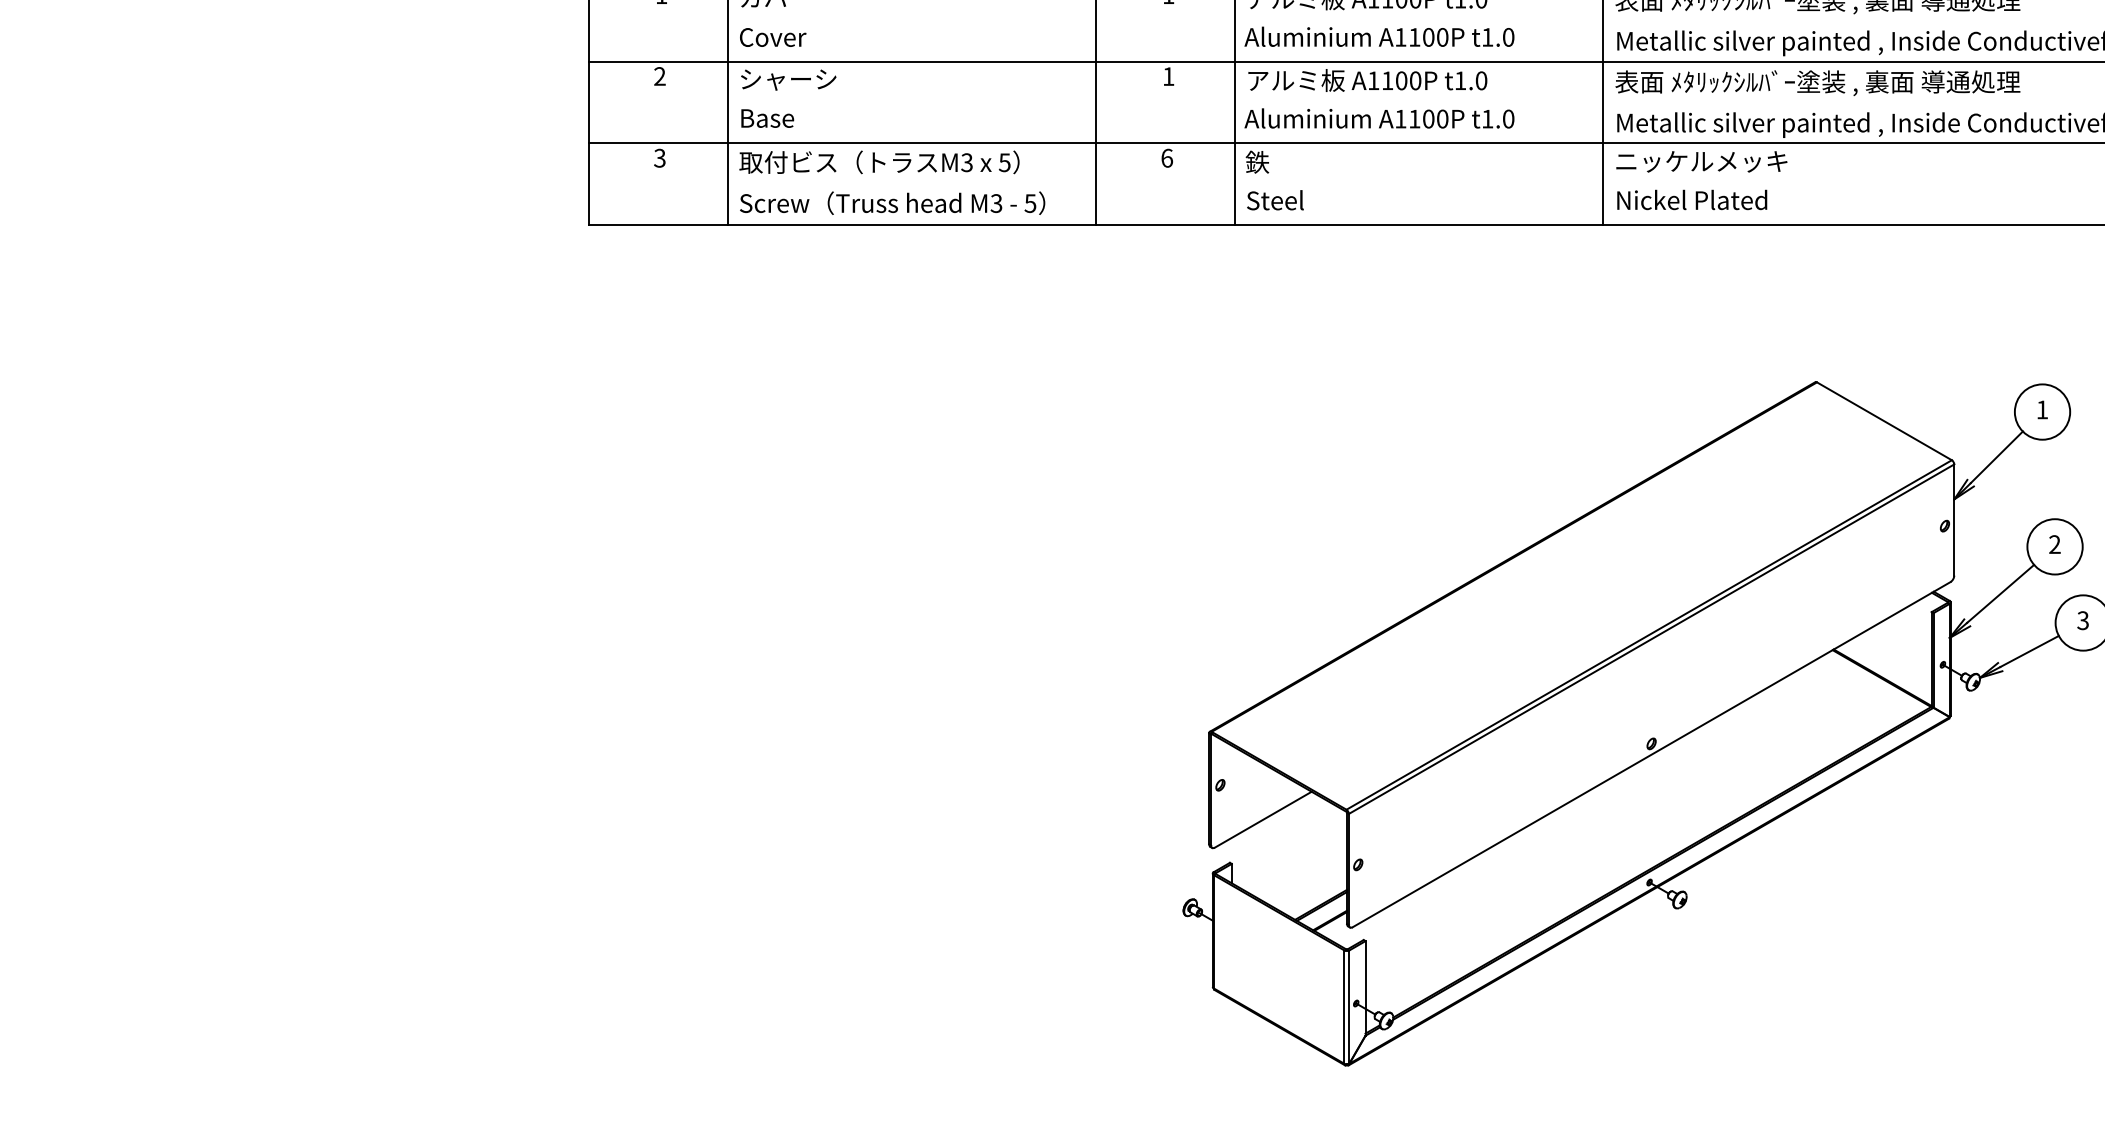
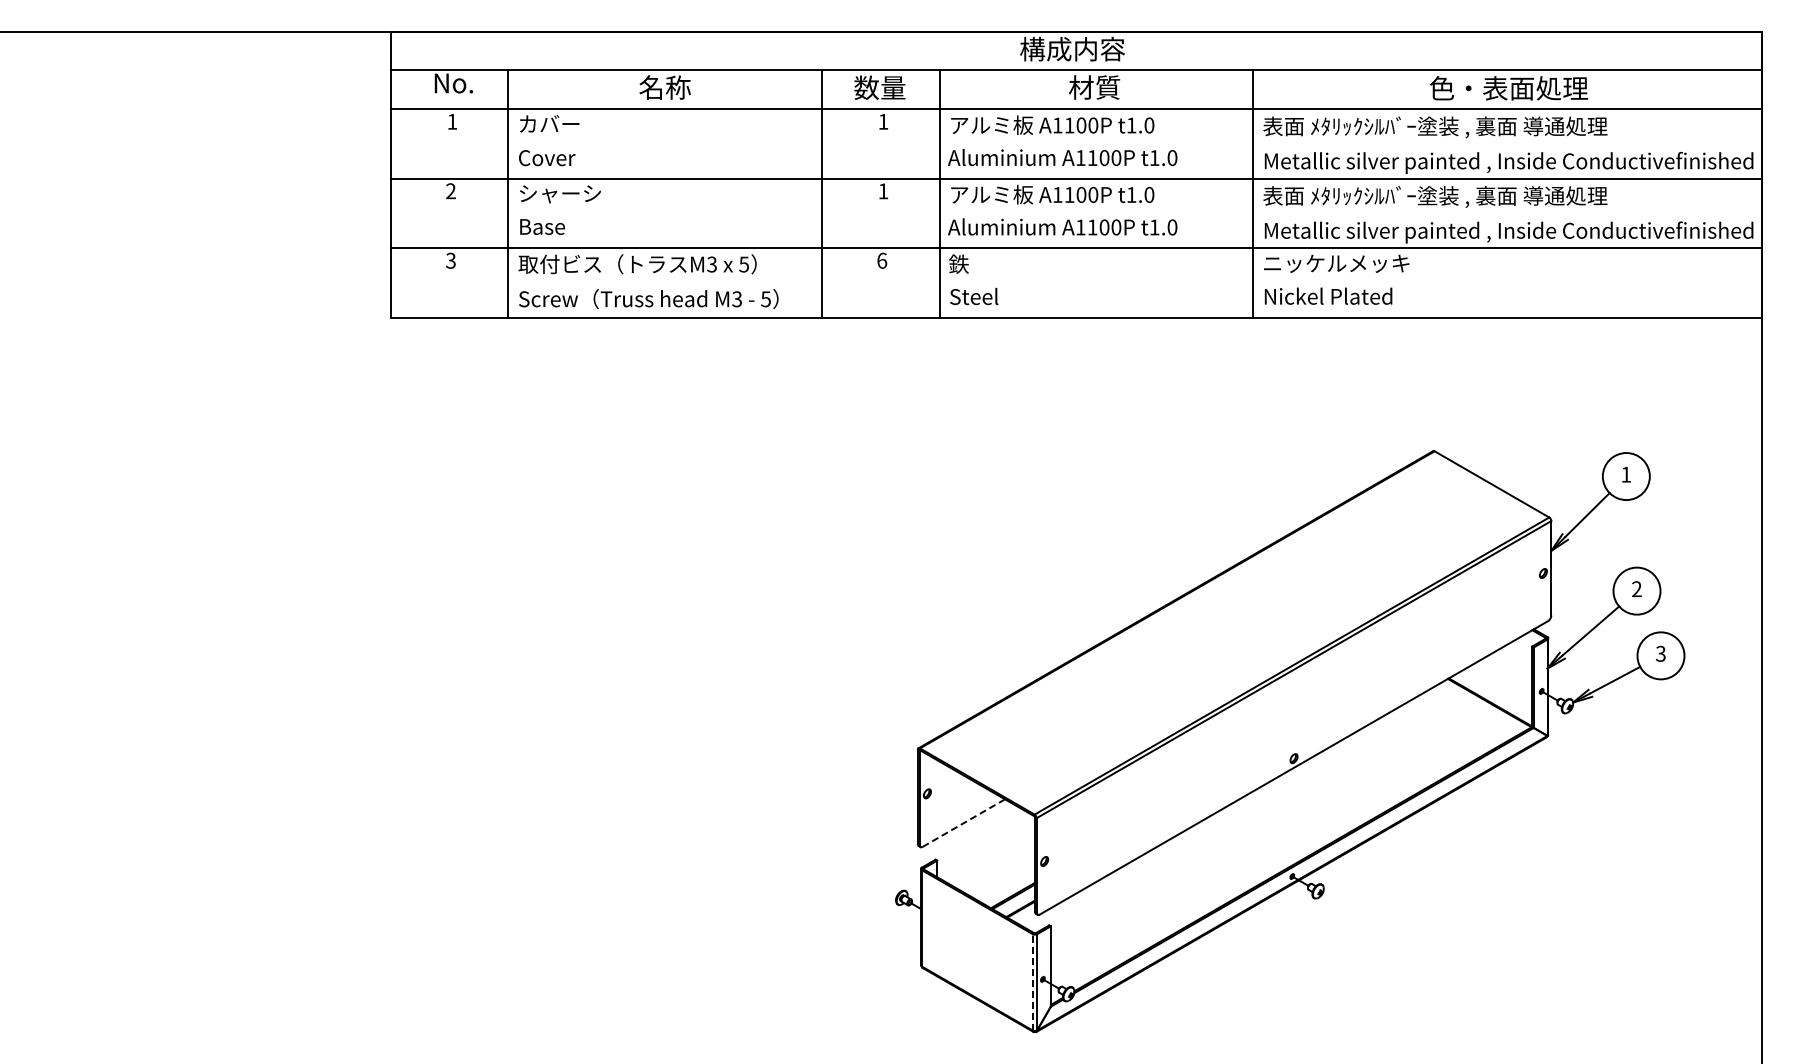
line: (1262, 820) -> (963, 823), solid -> dashed
line: (1343, 1006) -> (1032, 981), solid -> dashed

